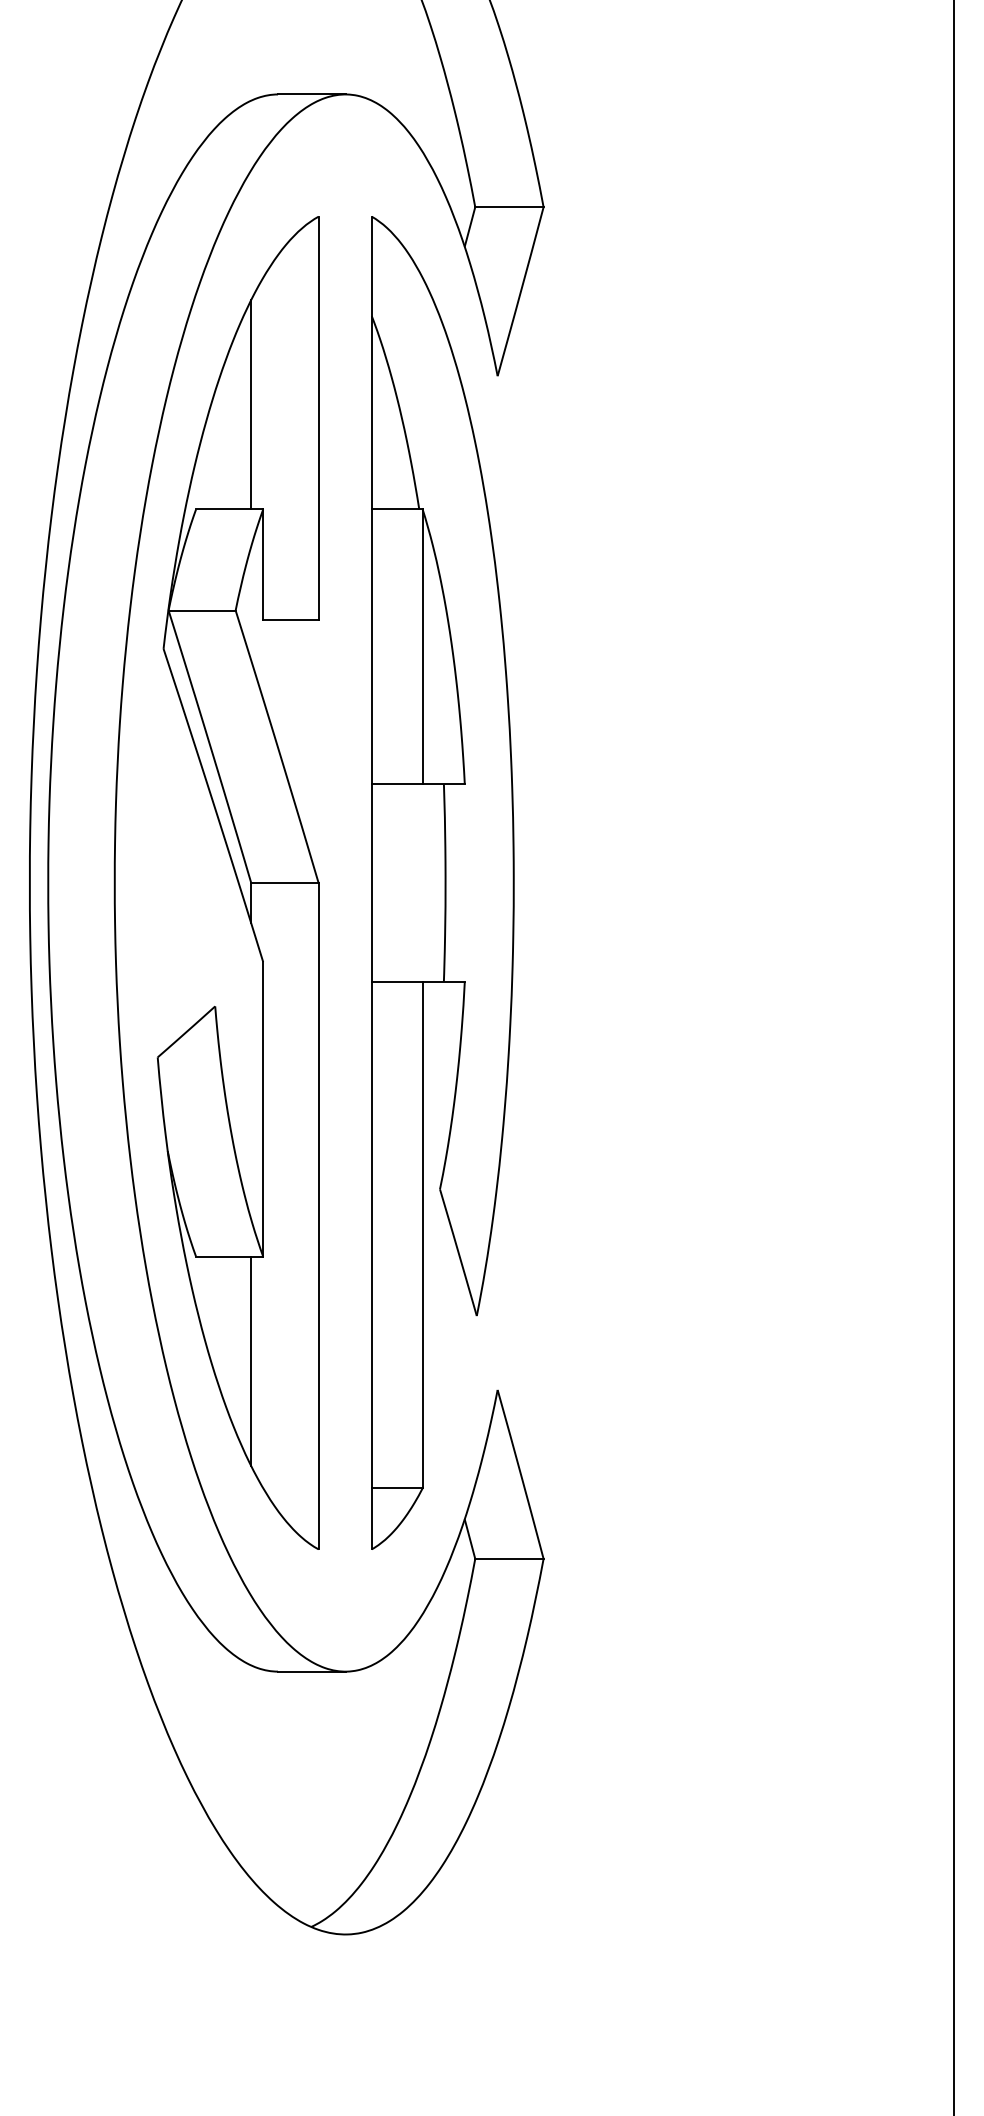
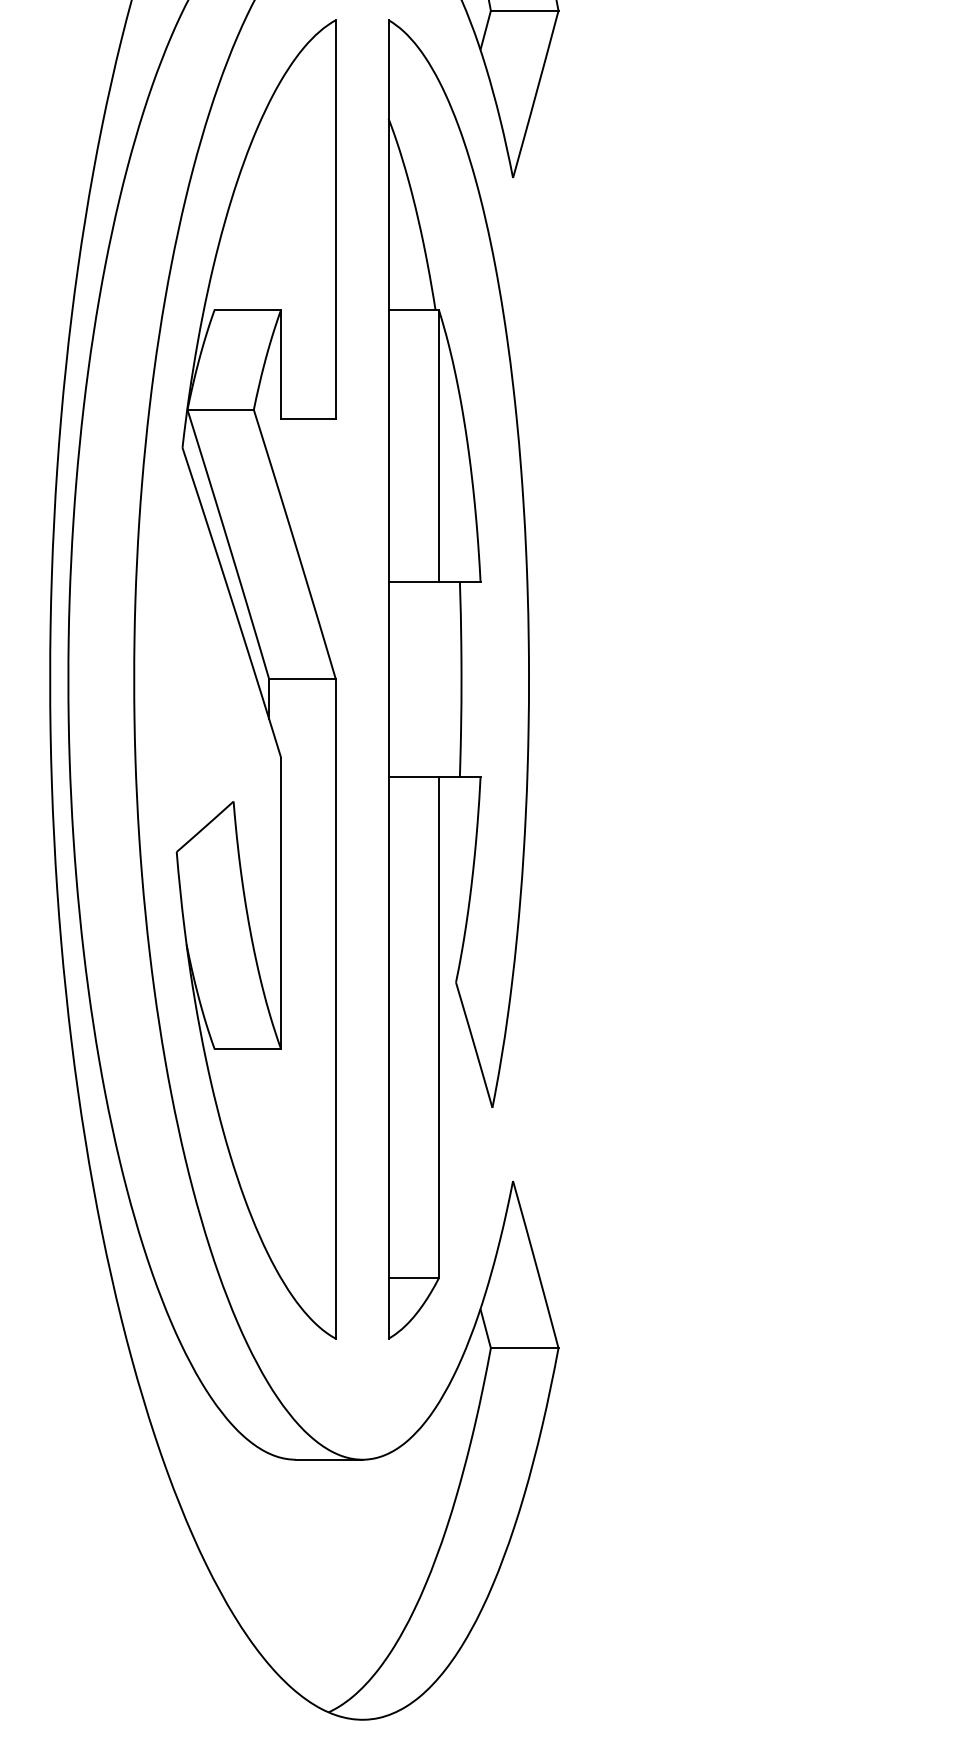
line: (251, 404) -> (269, 206), removed
line: (251, 1361) -> (269, 1152), removed

